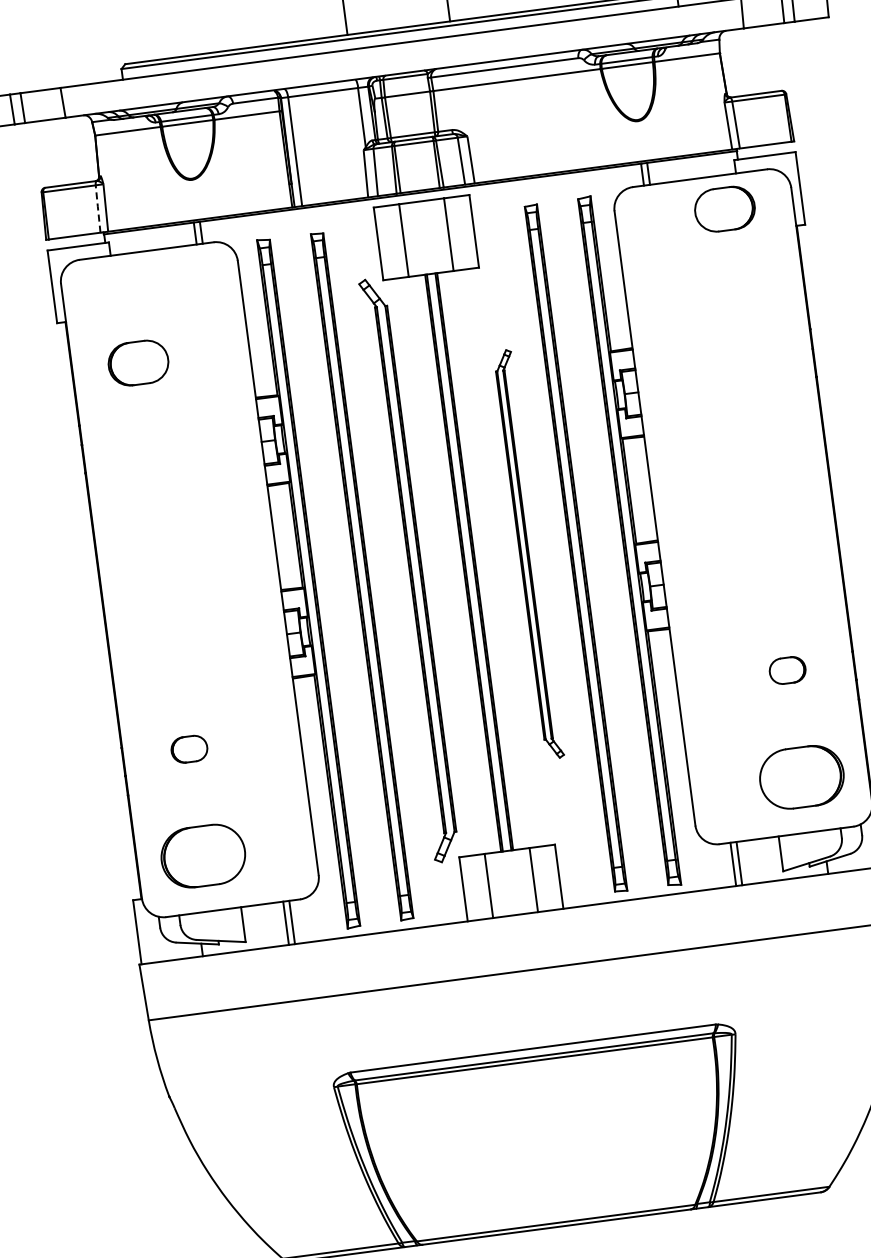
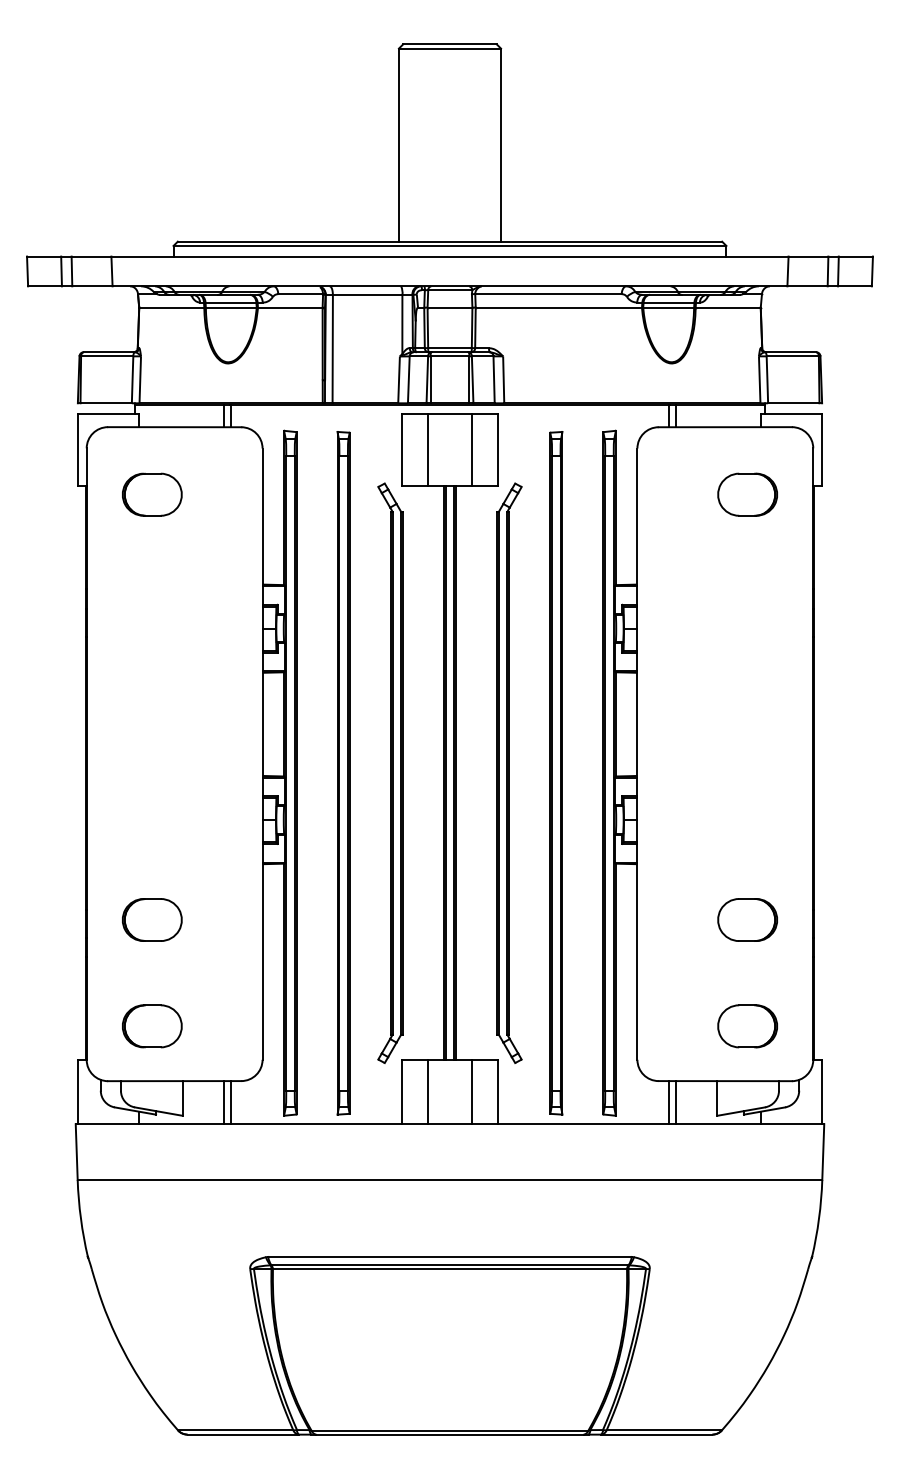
line: (97, 207) -> (132, 378), dashed -> solid
part: (724, 209) -> (747, 494), moved
part: (138, 362) -> (152, 494), moved
part: (528, 553) -> (509, 772), size x1.43
part: (787, 670) -> (747, 919), size x1.67
part: (189, 748) -> (152, 919), size x1.67
part: (801, 777) -> (747, 1026), size x0.71
part: (203, 856) -> (152, 1026), size x0.71

